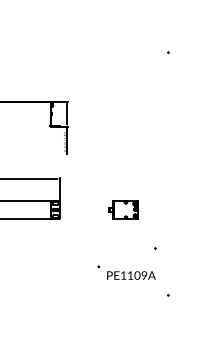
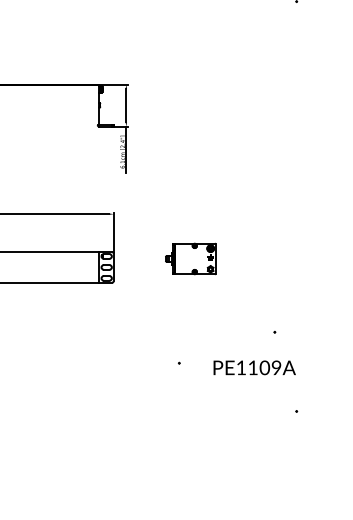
part: (123, 209) -> (190, 258), moved
text: (131, 275) -> (254, 367), moved

